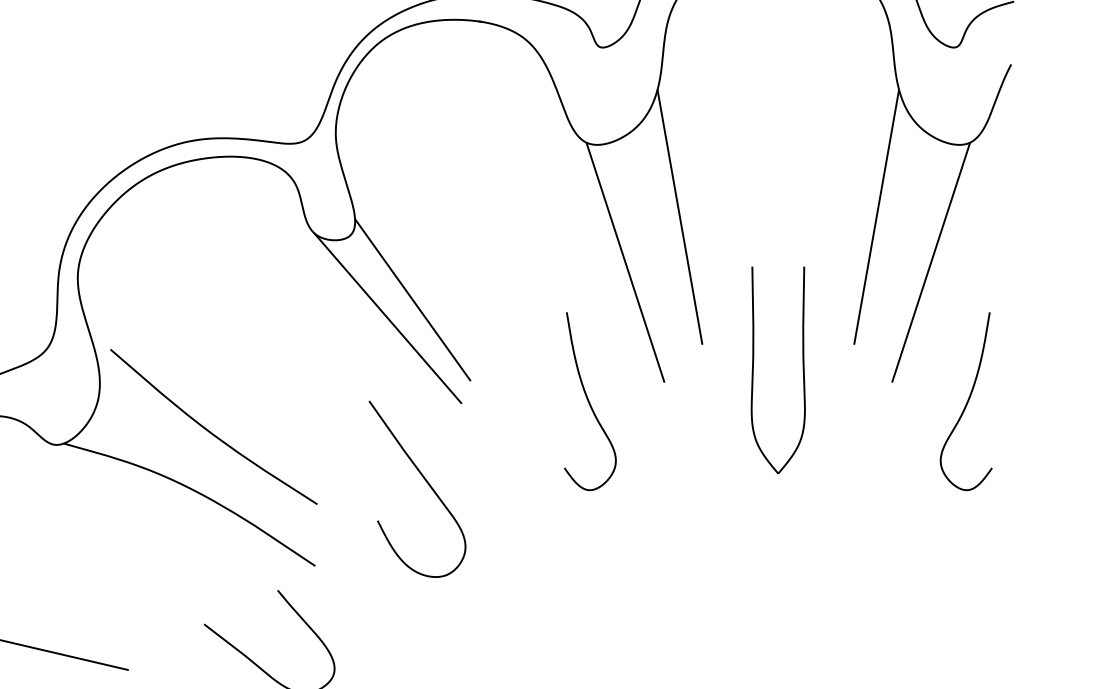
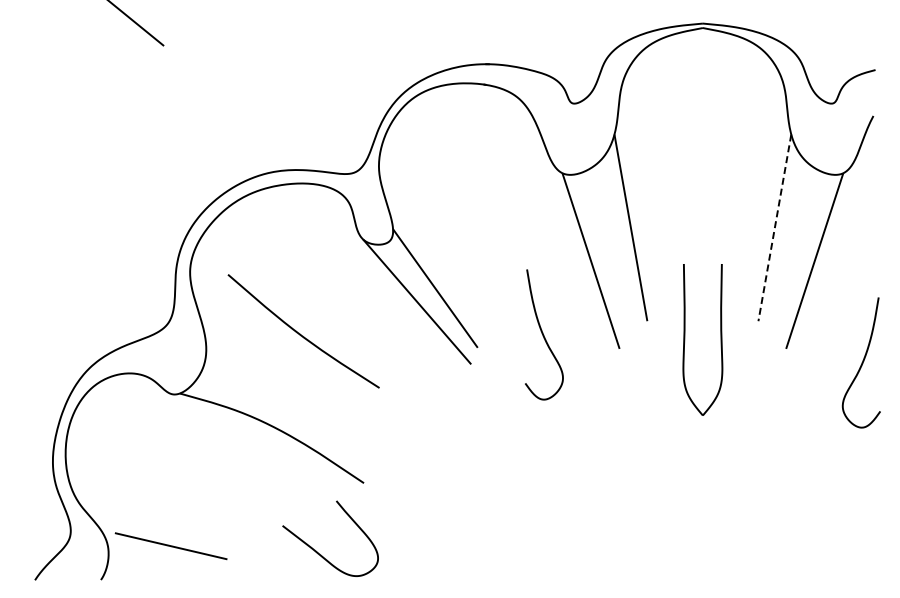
line: (876, 216) -> (774, 227), solid -> dashed
curve: (589, 401) -> (543, 334), moved
curve: (966, 401) -> (861, 362), moved
curve: (209, 429) -> (300, 333), moved
curve: (425, 481) -> (444, 421), removed

